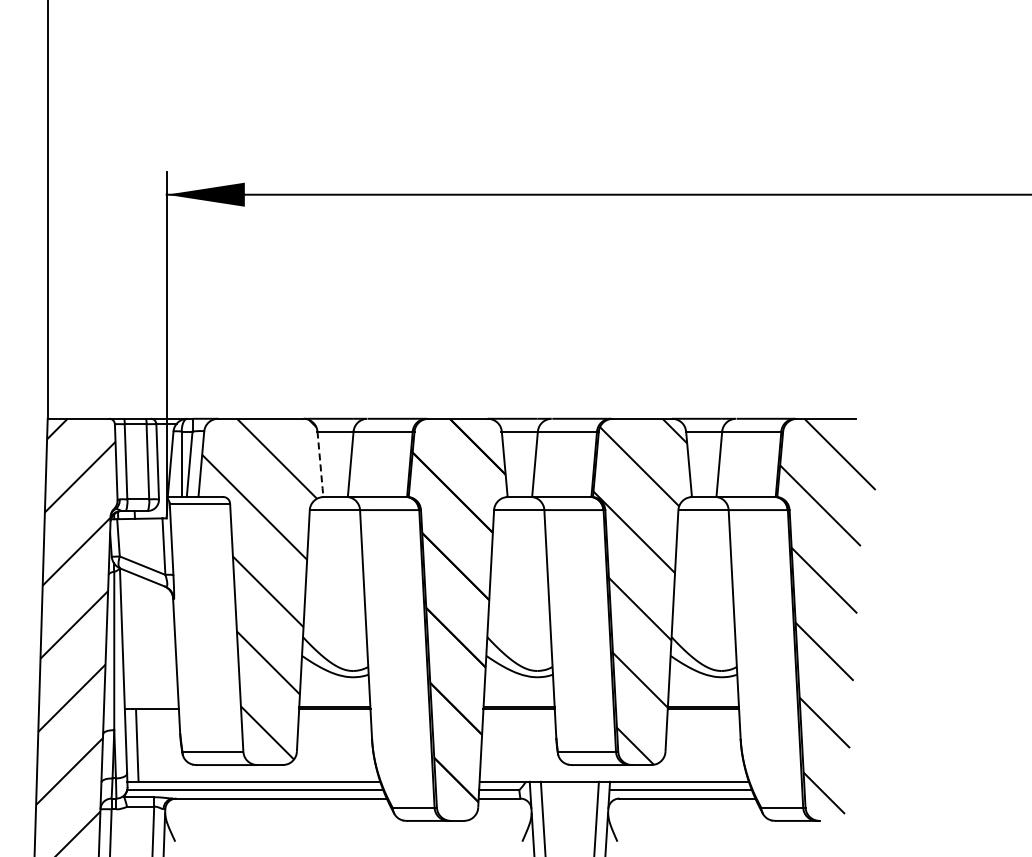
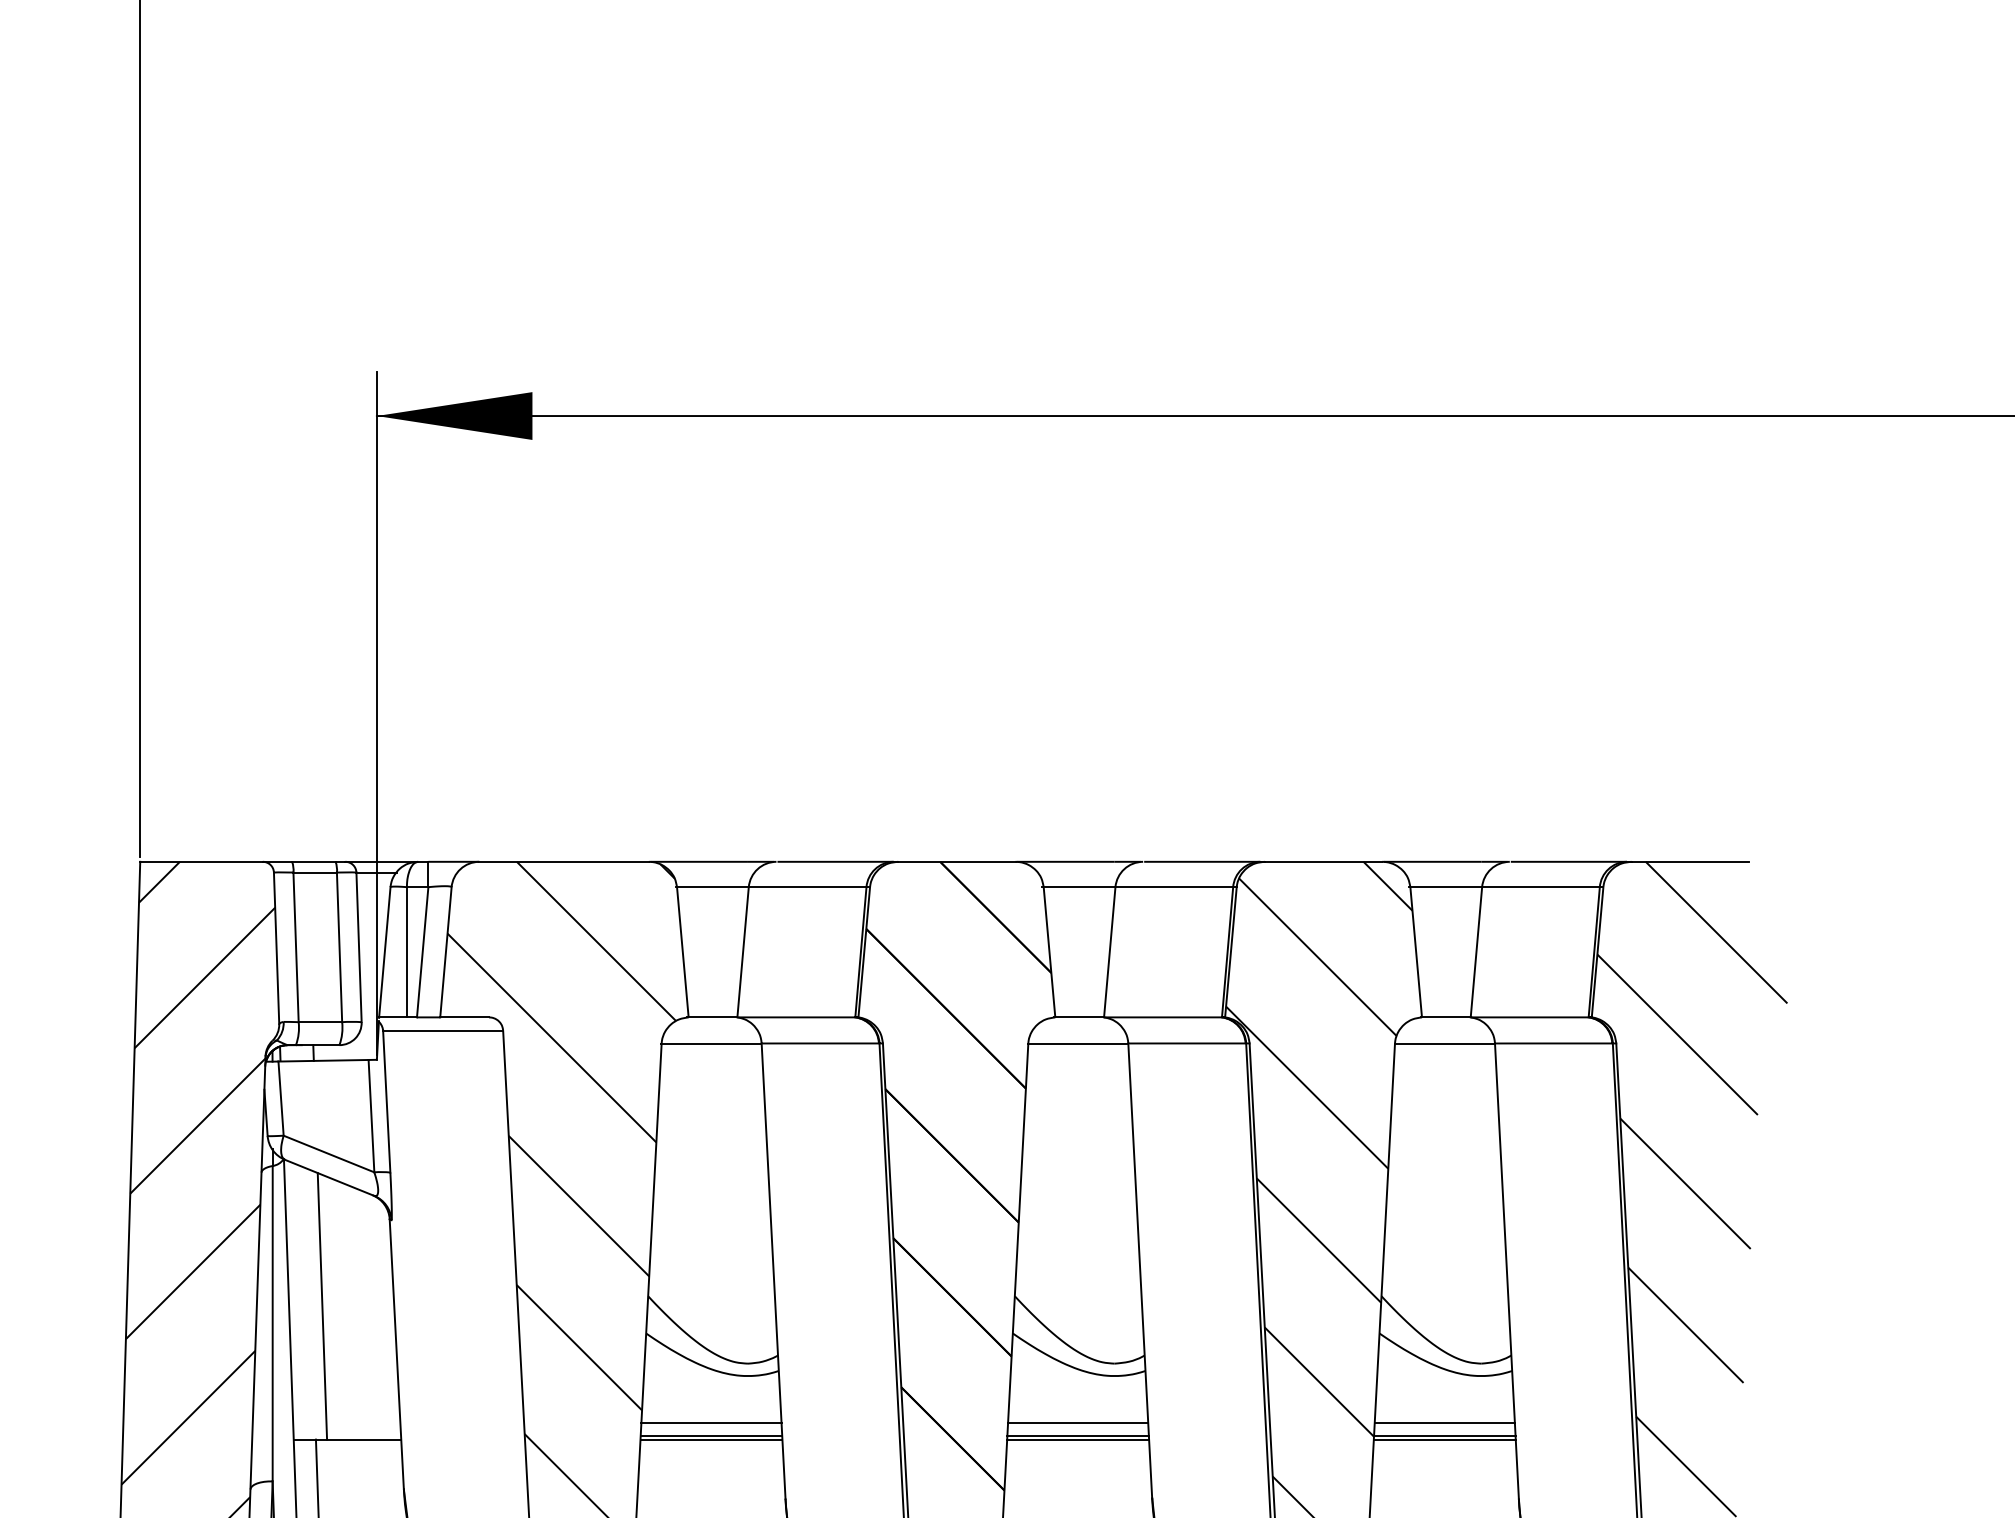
line: (320, 465) -> (682, 954), dashed -> solid
line: (138, 642) -> (320, 1306), added
line: (334, 700) -> (710, 1422), added
line: (518, 700) -> (1076, 1422), added
line: (703, 700) -> (1444, 1422), added

